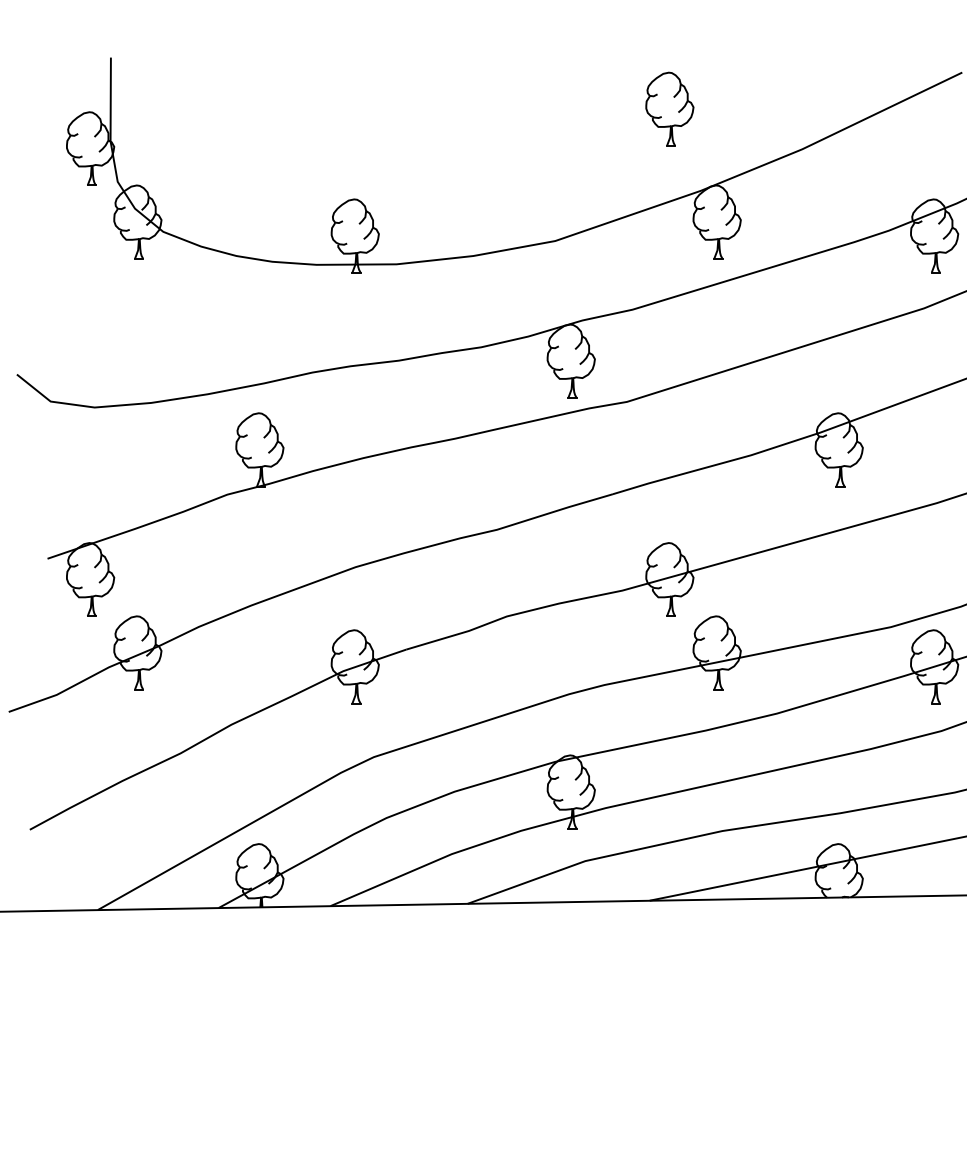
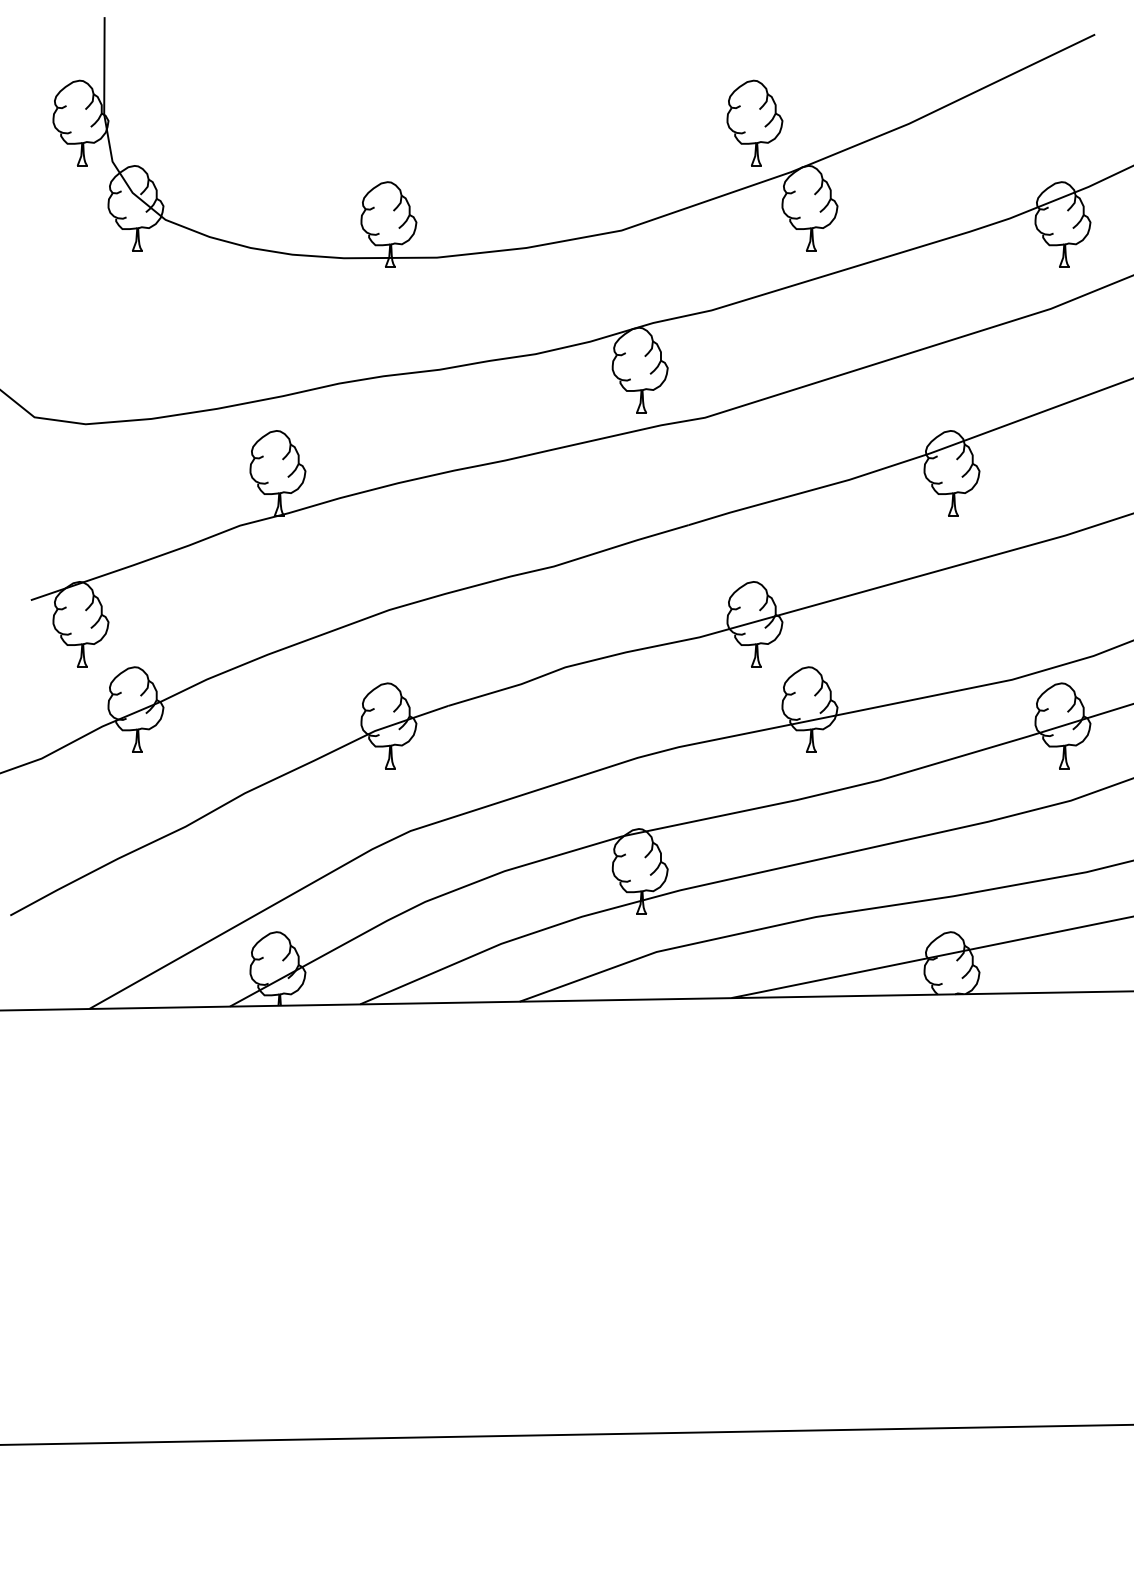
part: (669, 108) -> (754, 122), moved

